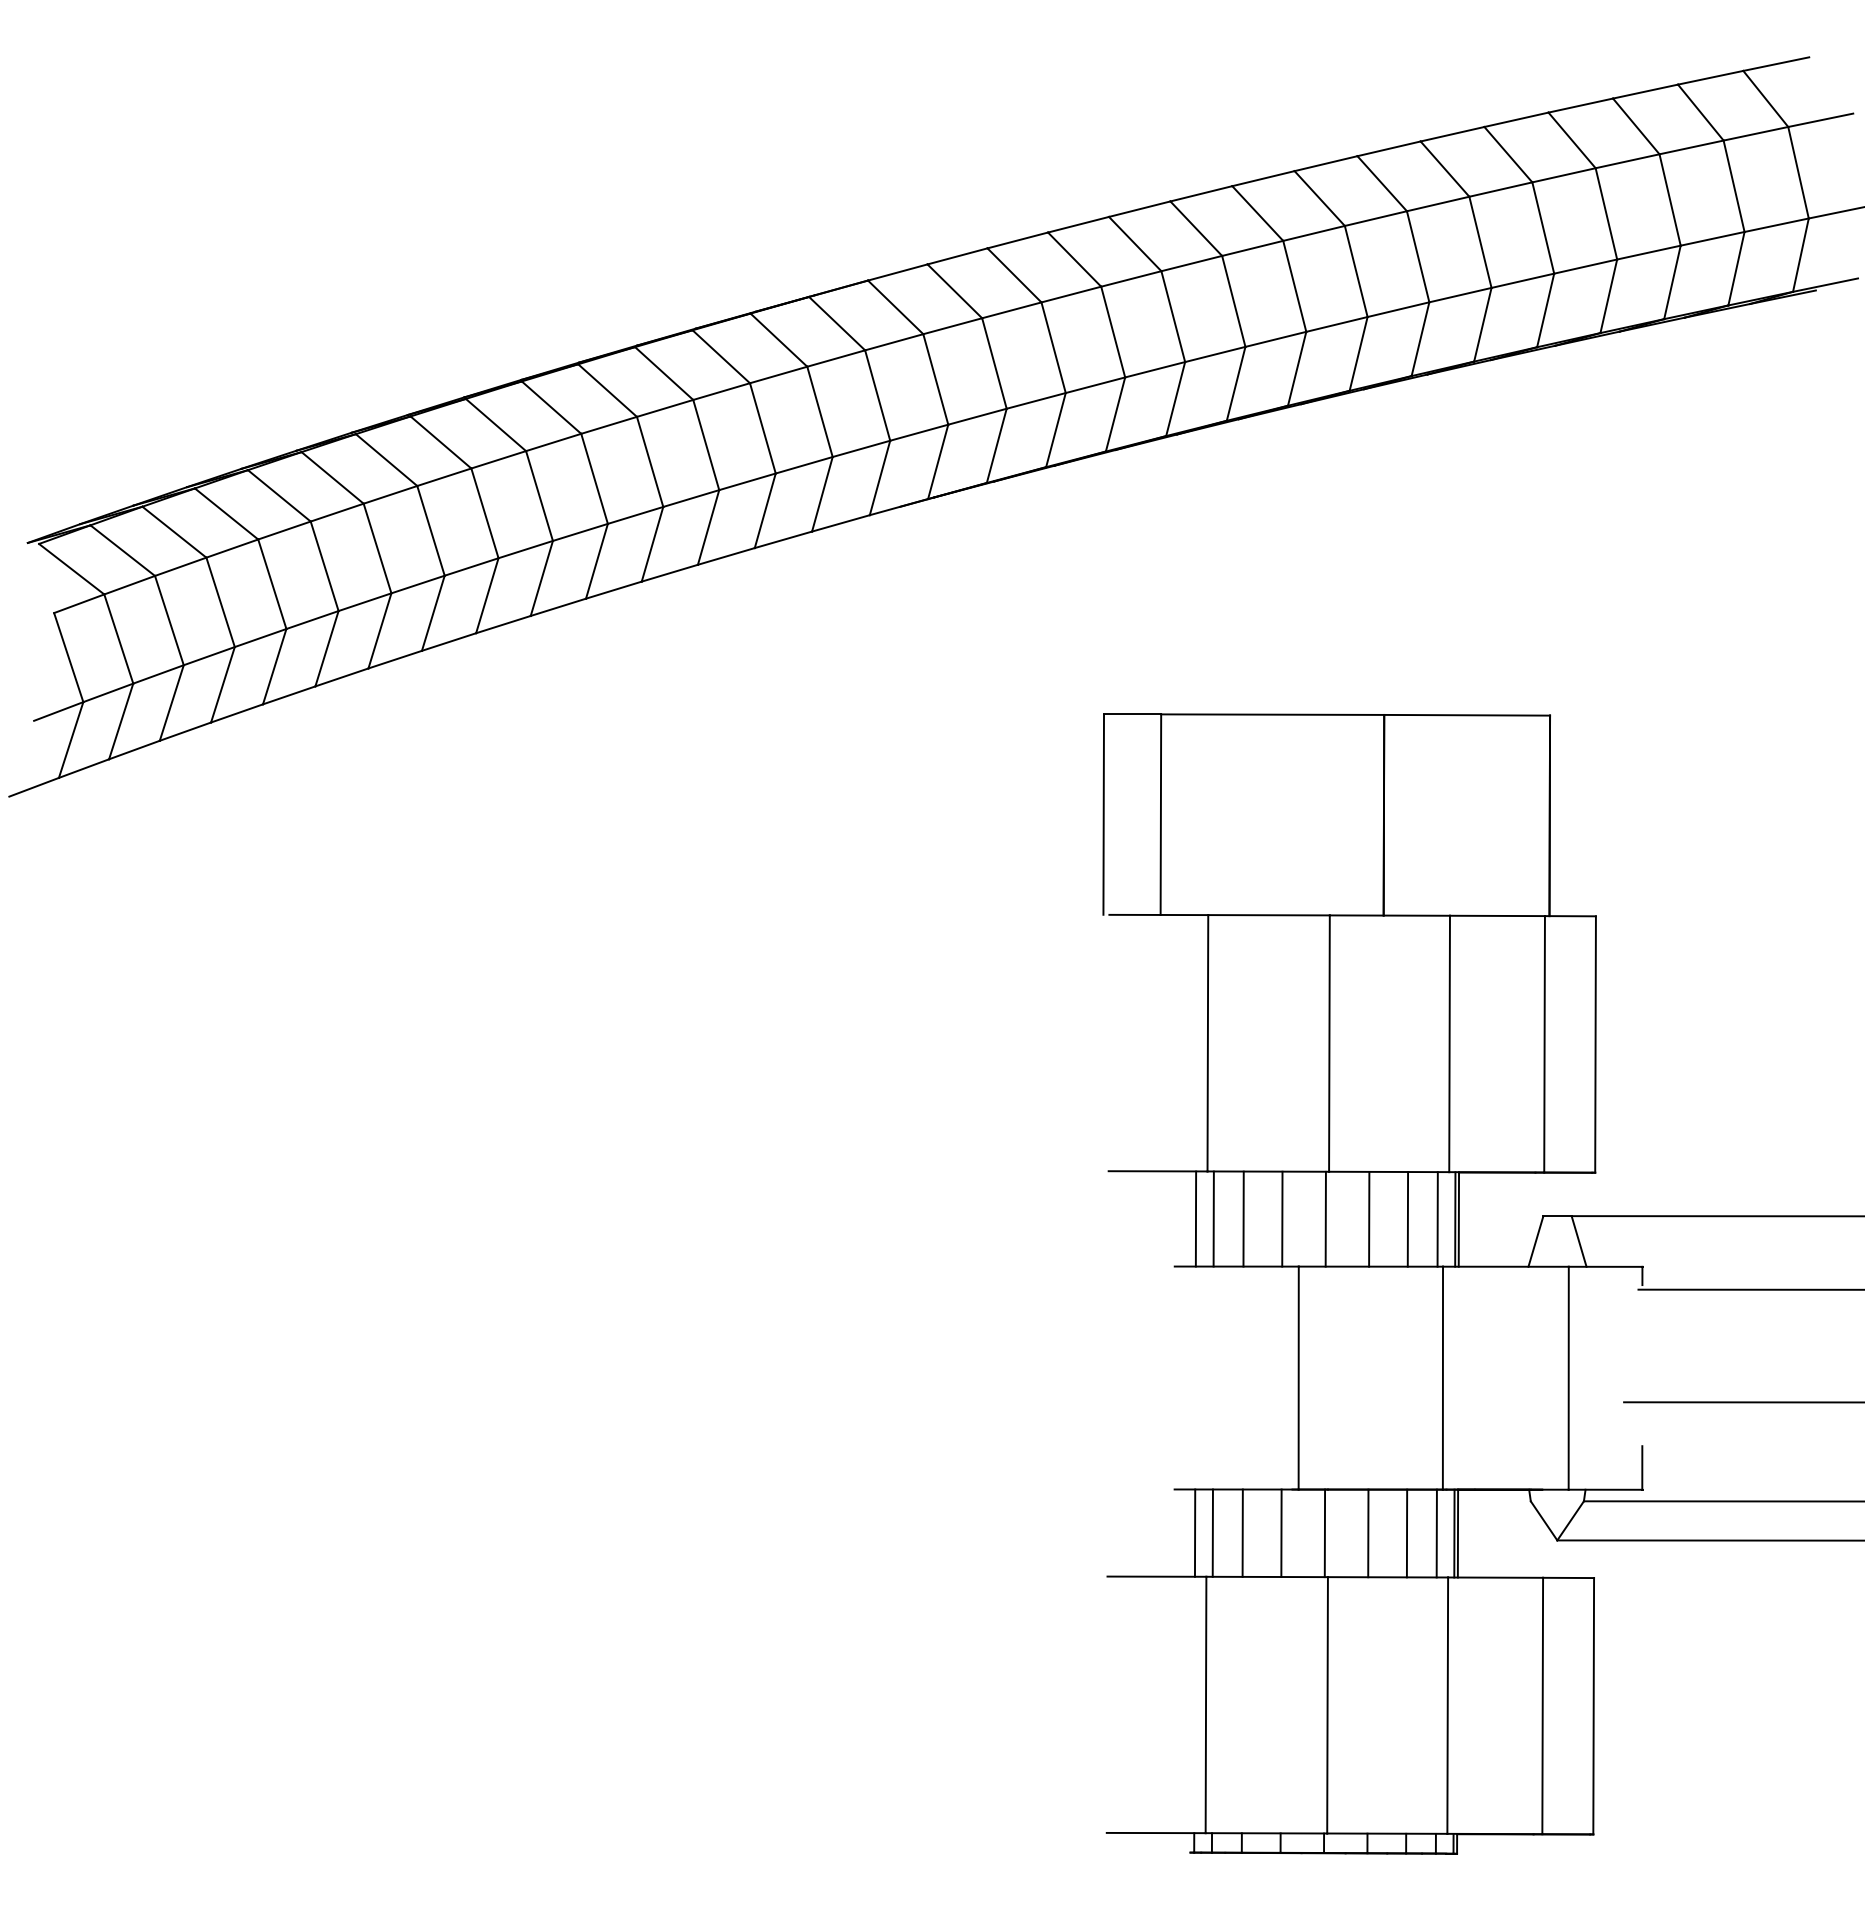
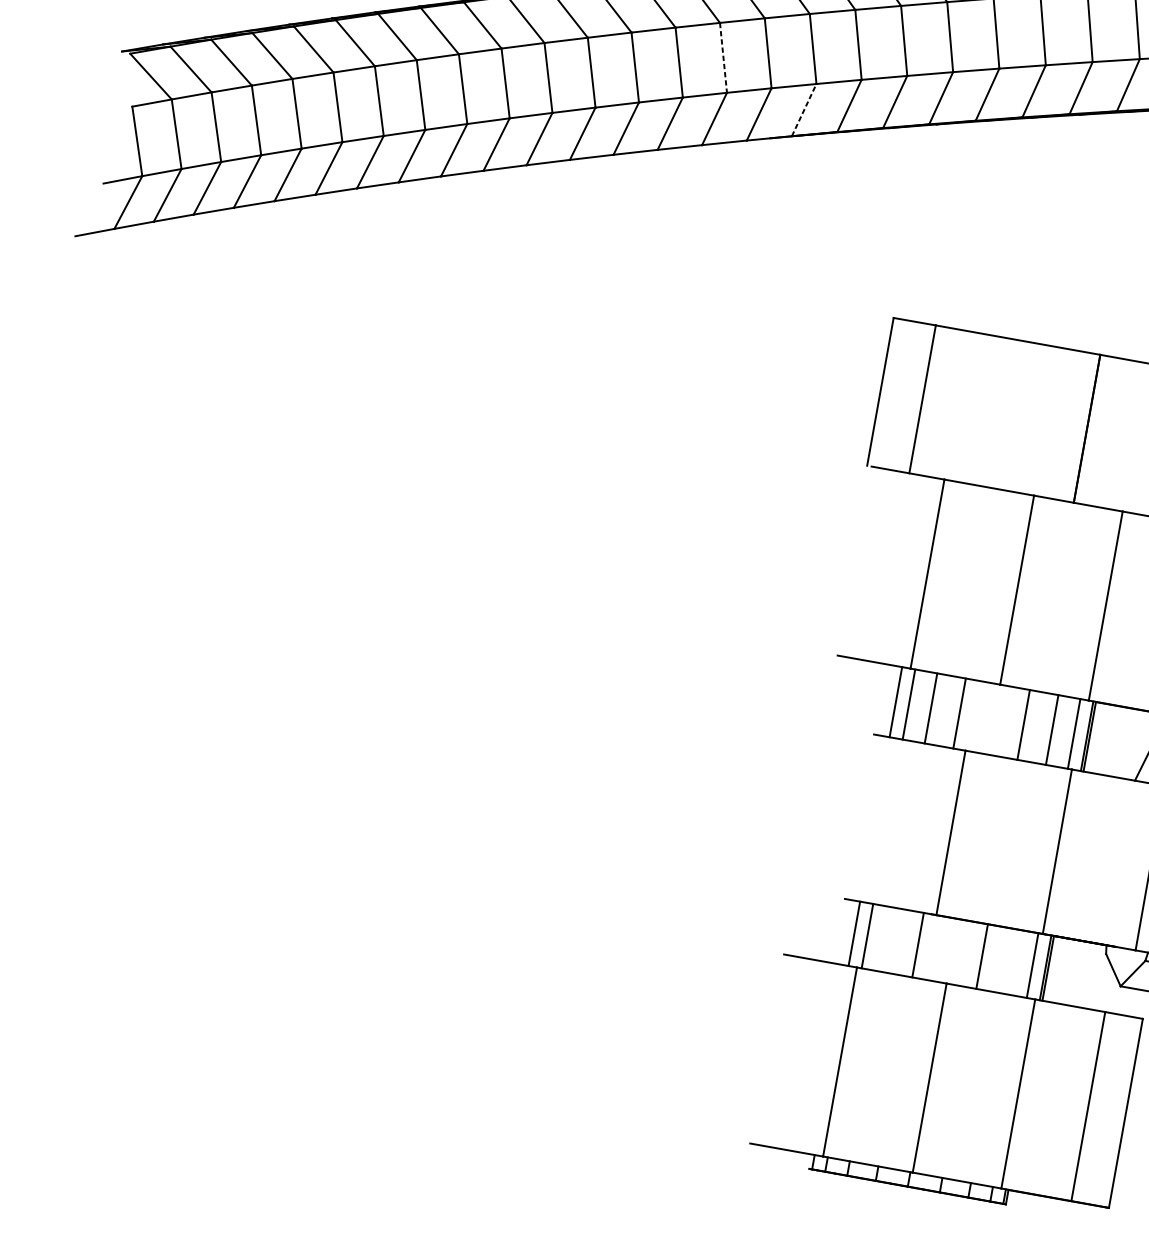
line: (820, 411) -> (723, 57), solid -> dashed
line: (938, 461) -> (804, 109), solid -> dashed
line: (1325, 1218) -> (991, 718), removed
line: (1242, 1532) -> (889, 939), removed
line: (1324, 1533) -> (949, 950), removed
line: (1406, 1533) -> (1010, 961), removed

